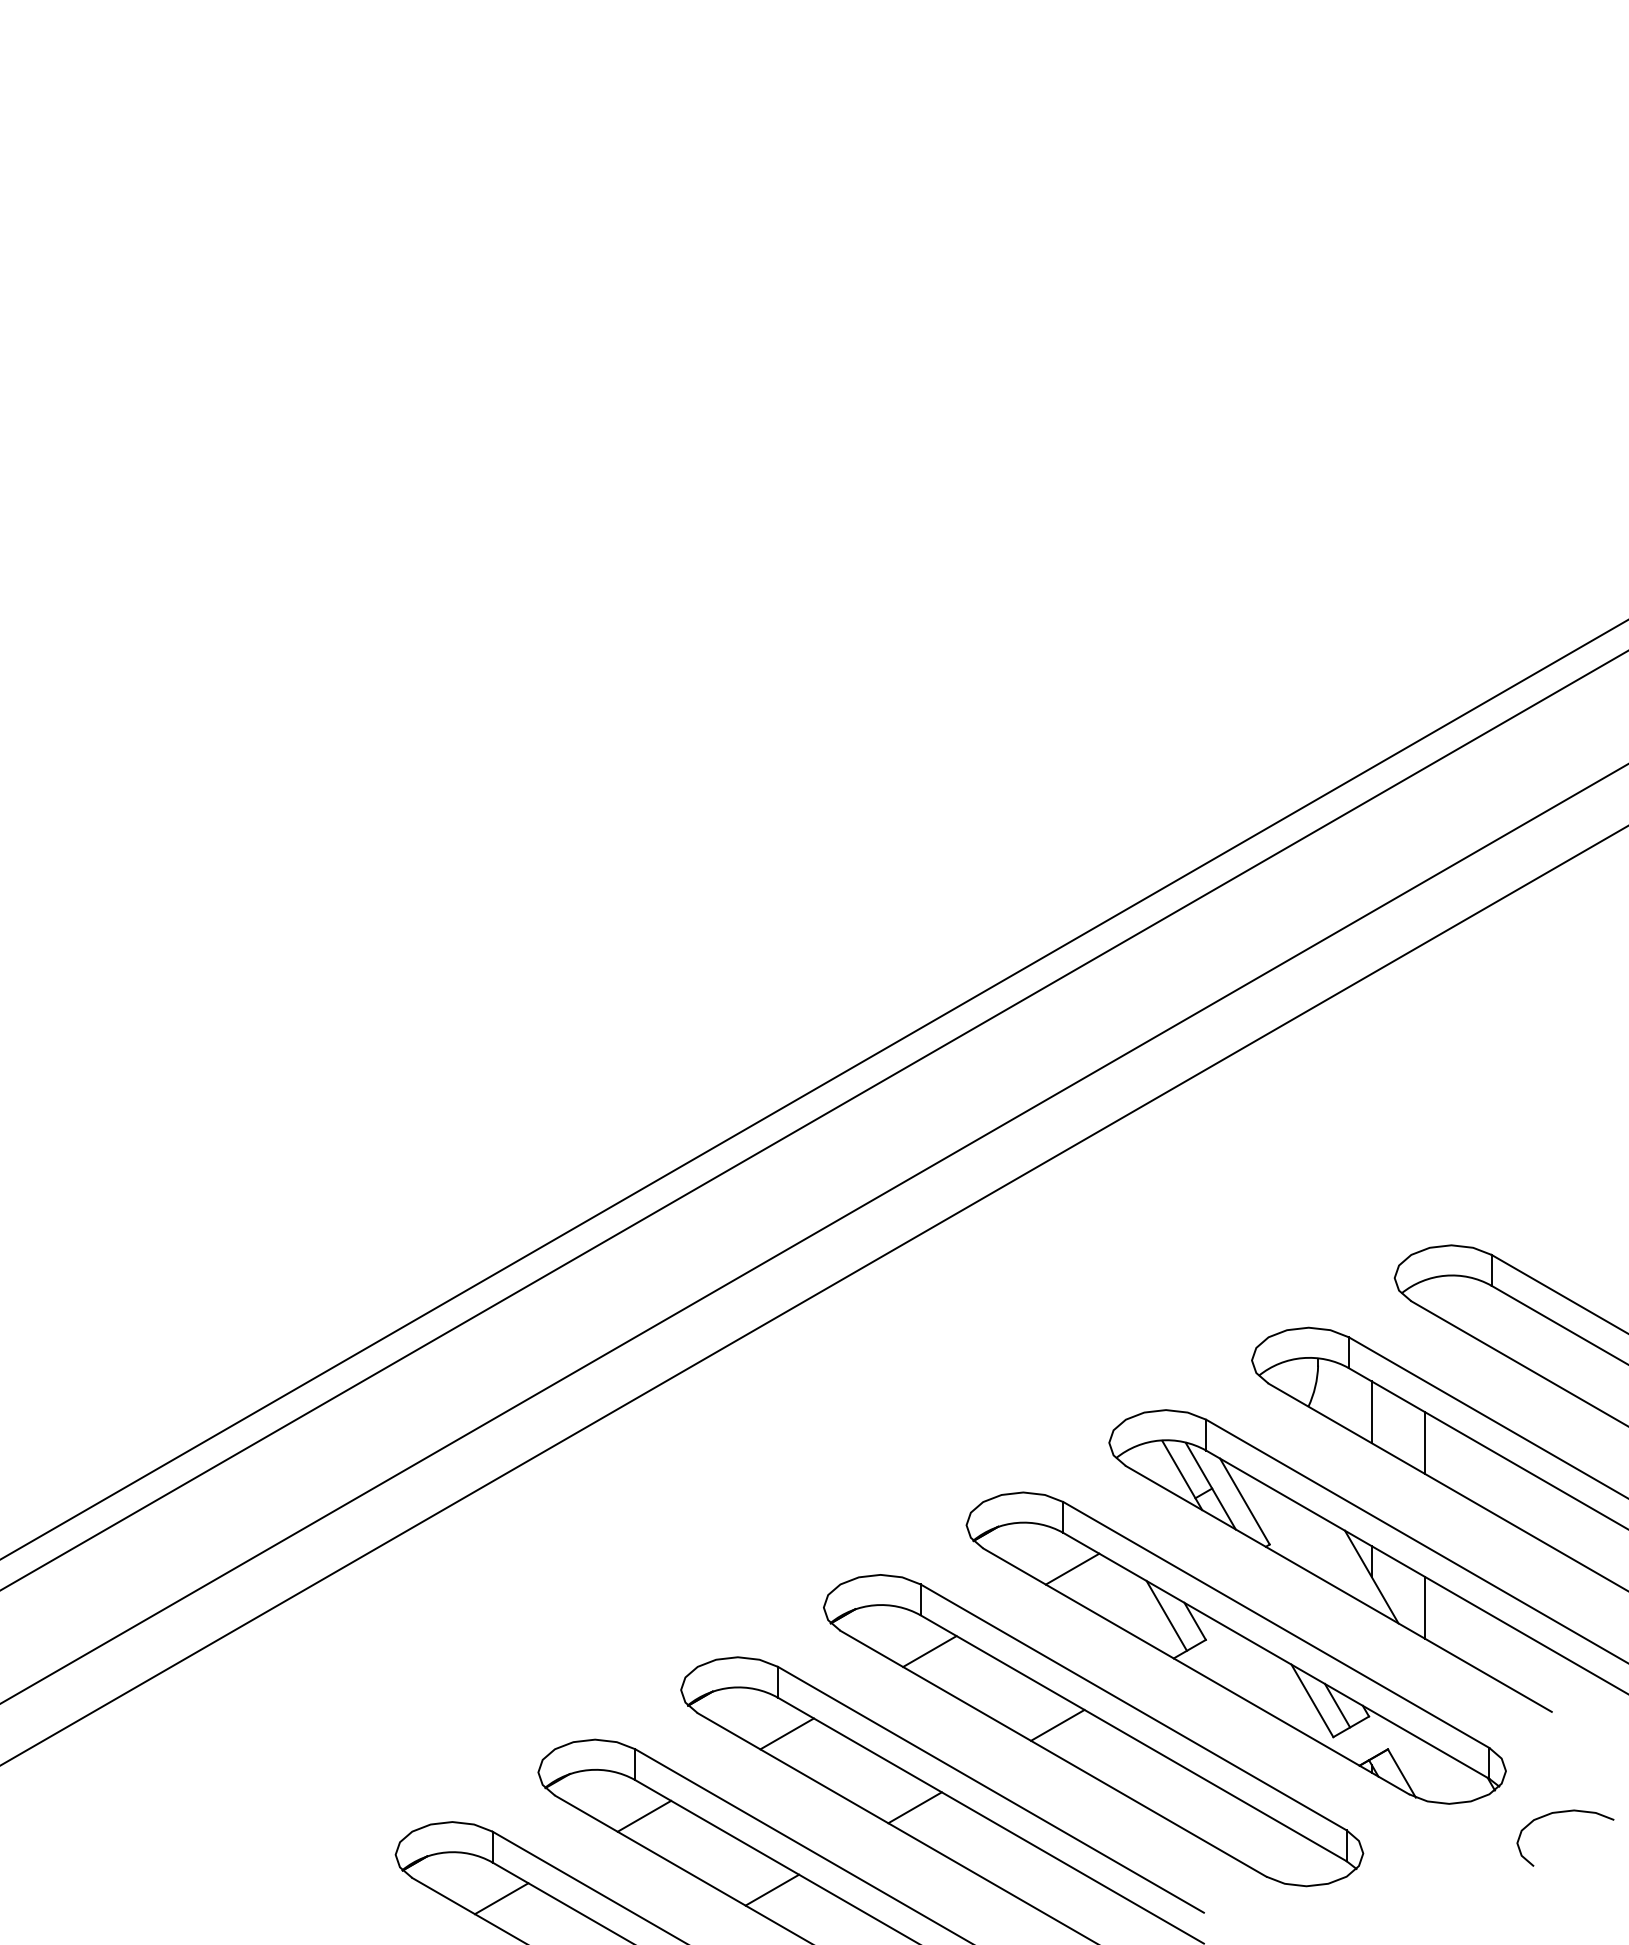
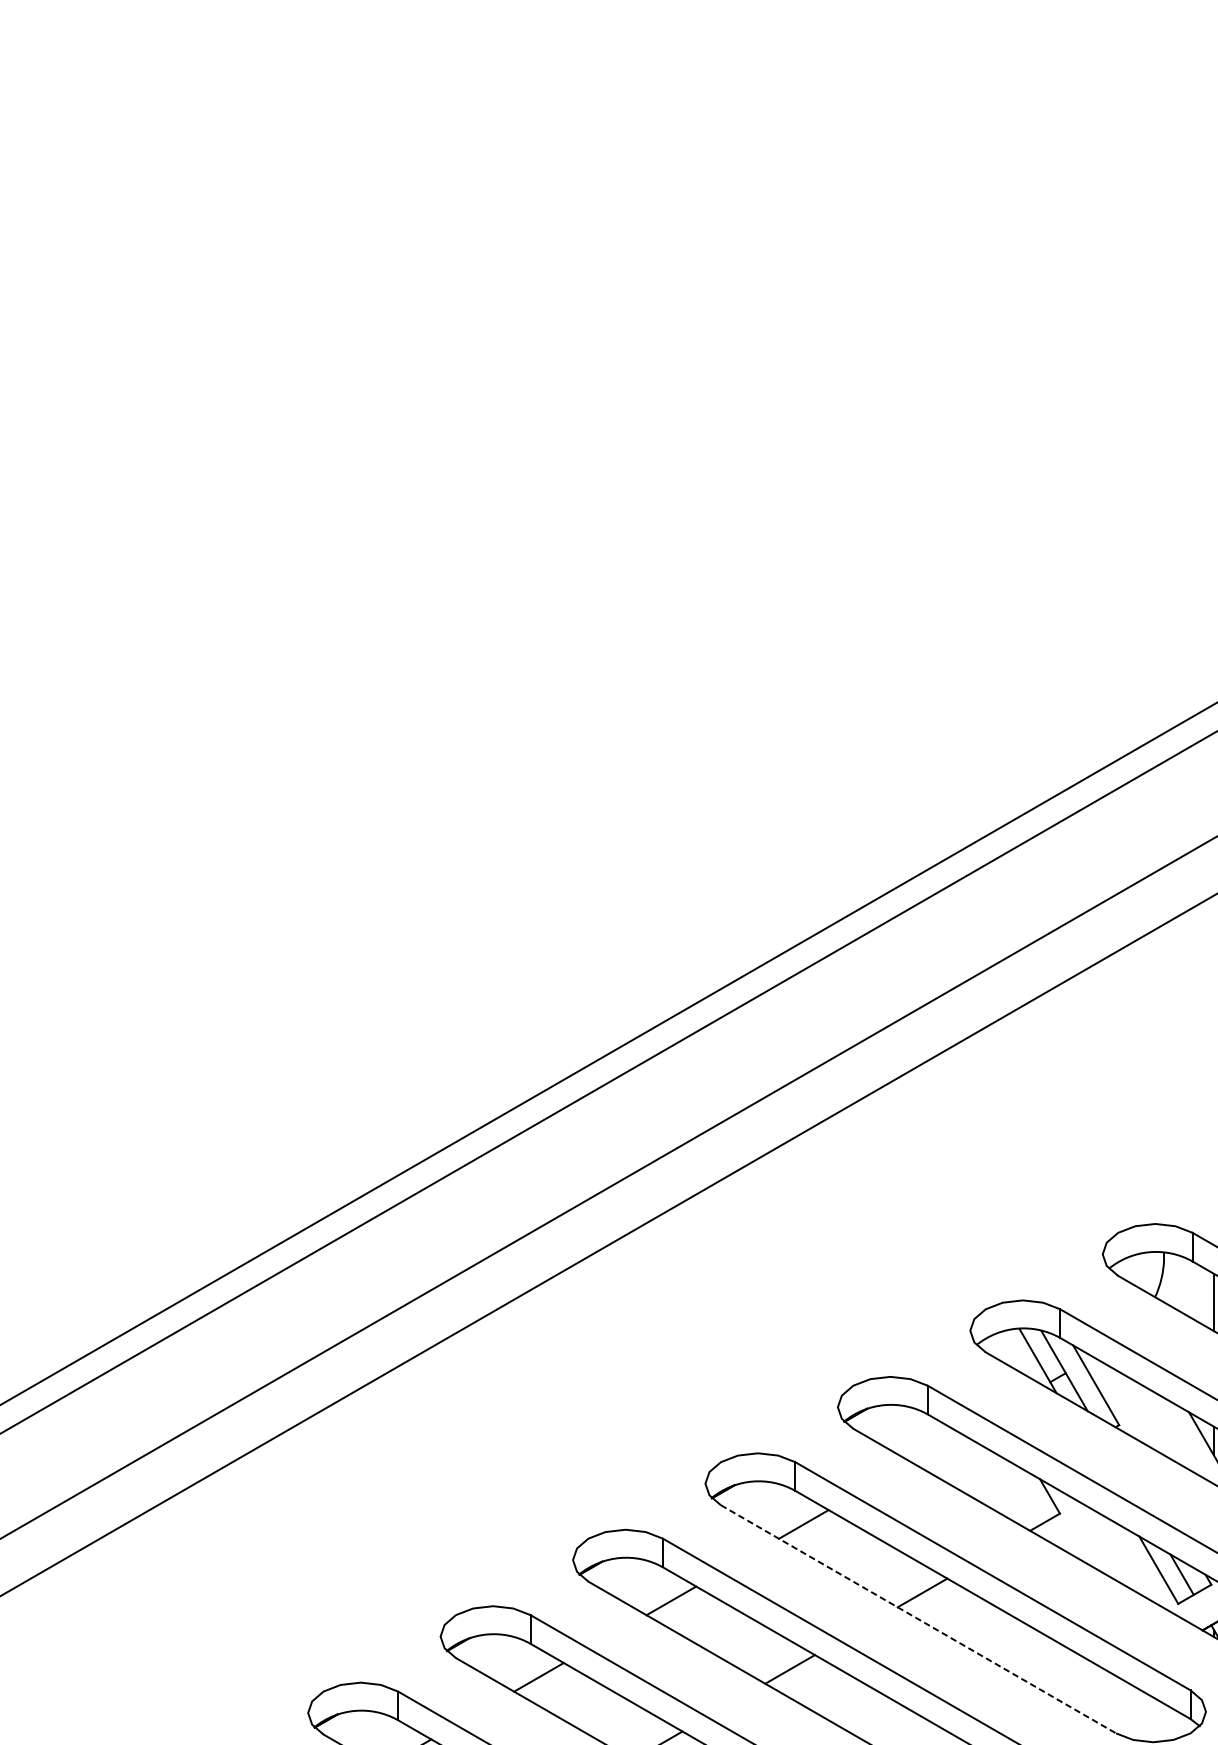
line: (1072, 1568) -> (936, 1447), removed
line: (1166, 1615) -> (1023, 1491), removed
line: (1053, 1753) -> (918, 1619), solid -> dashed

